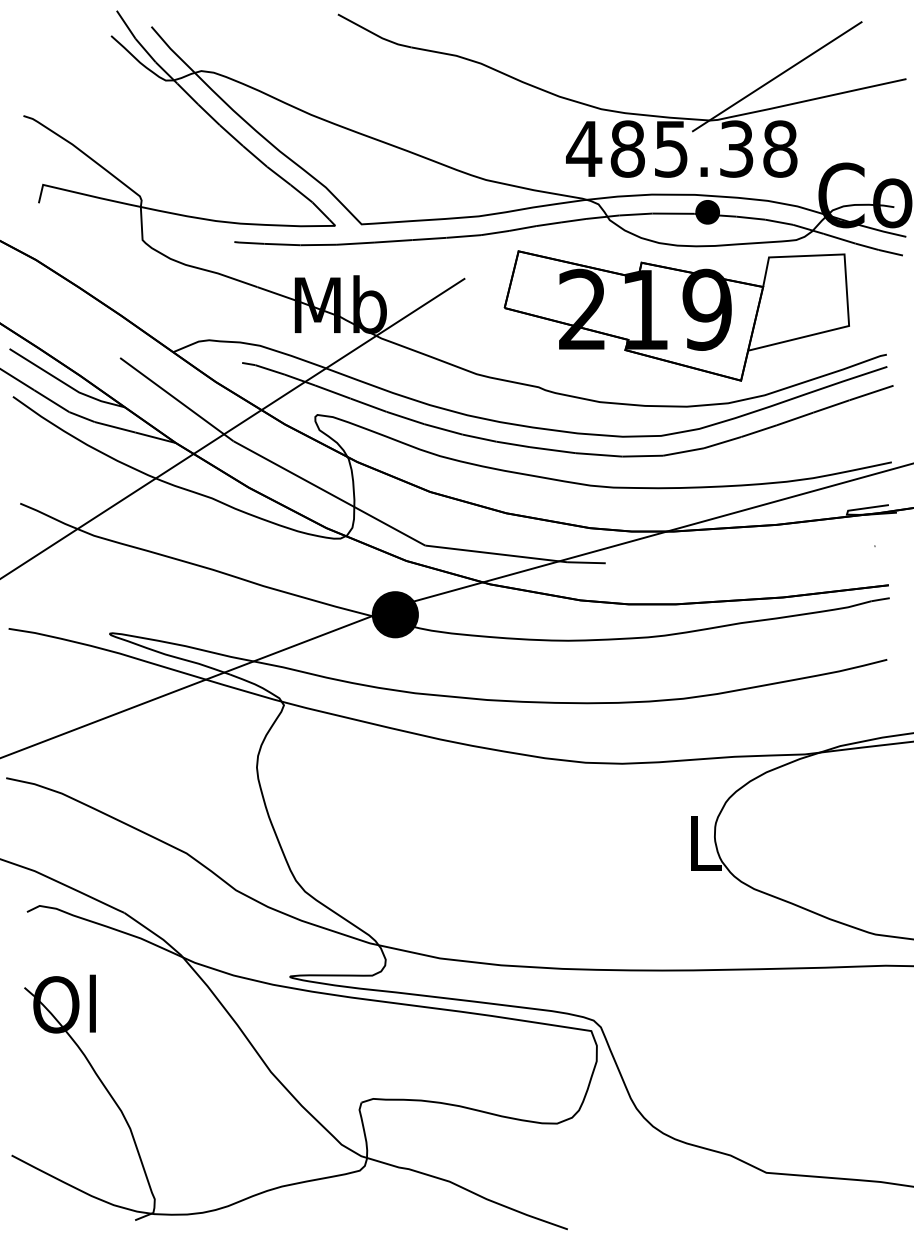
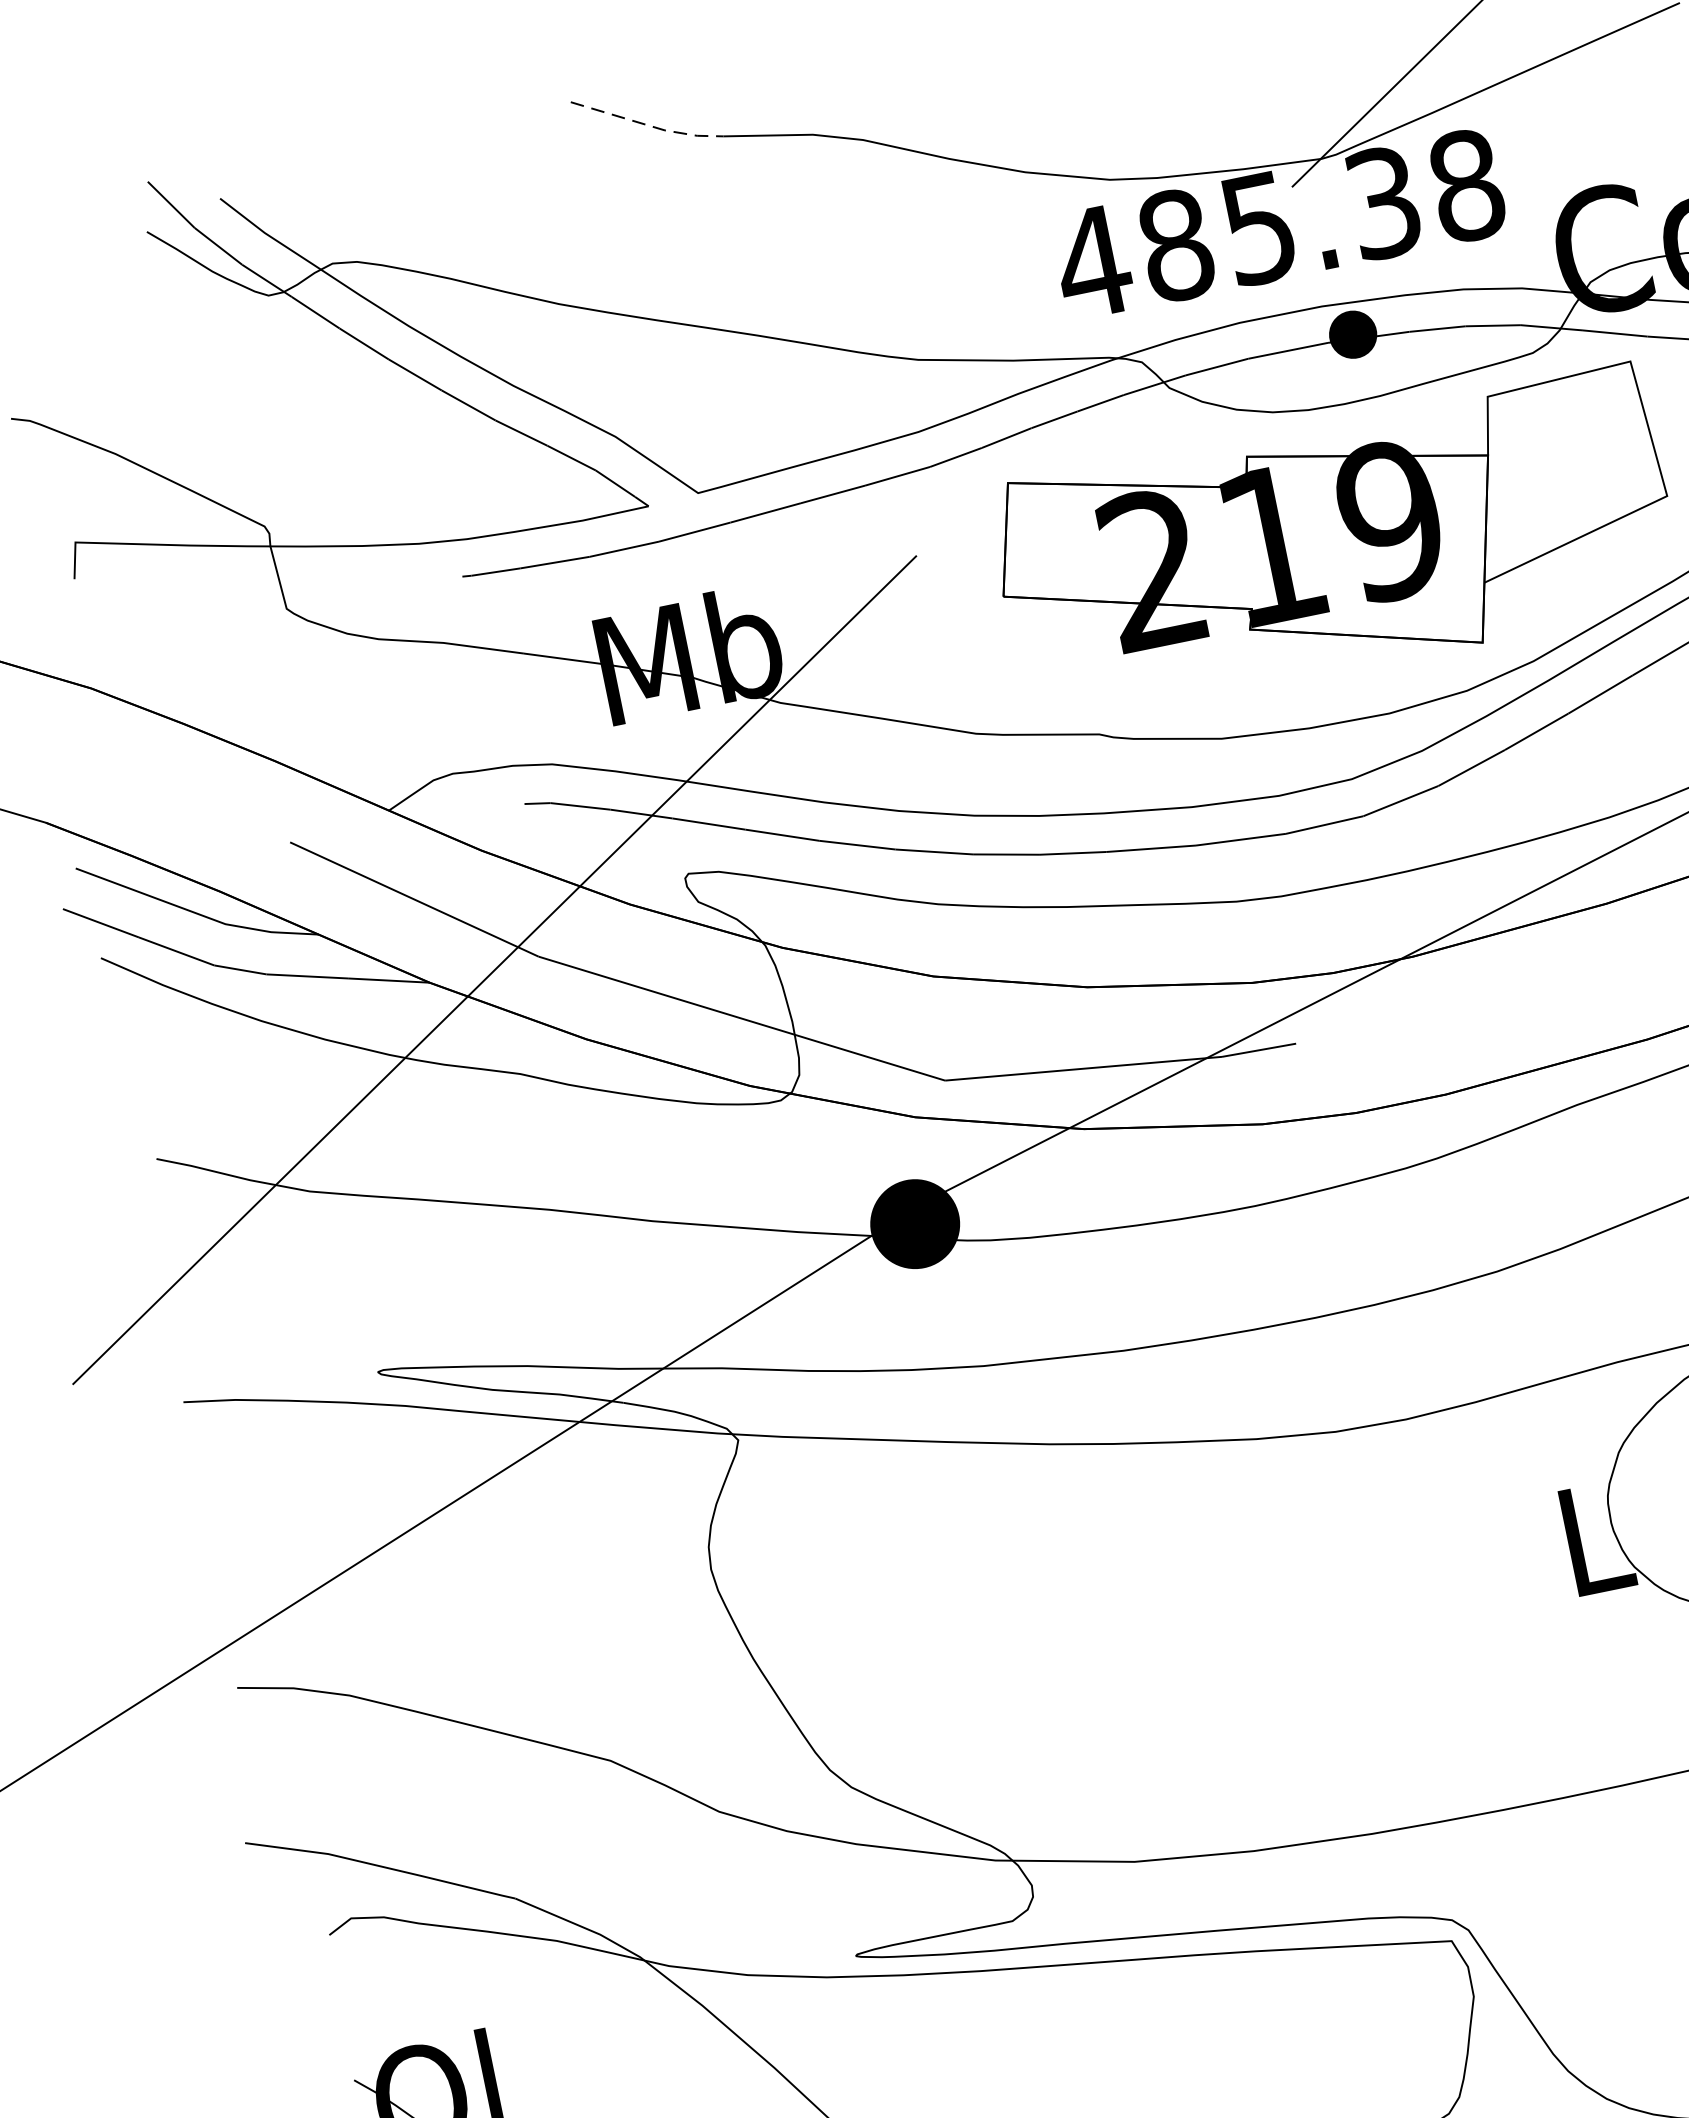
line: (374, 34) -> (648, 126), solid -> dashed

